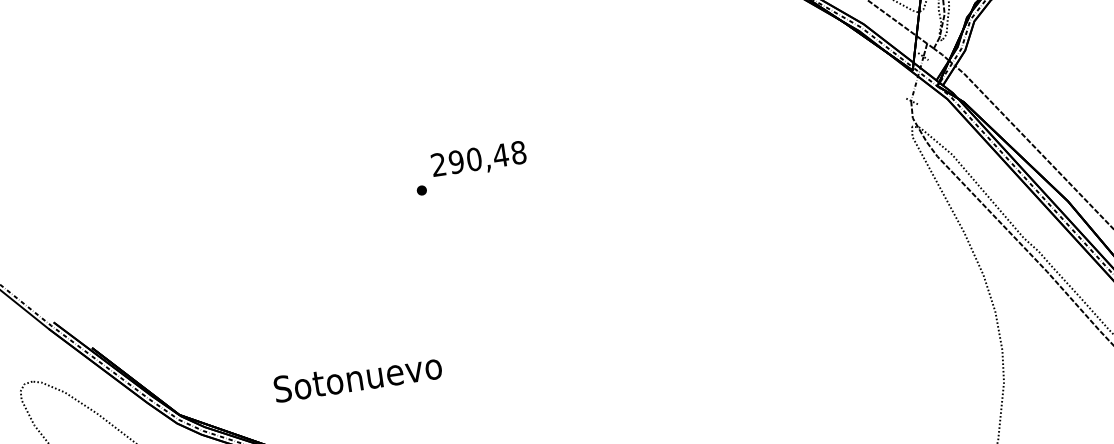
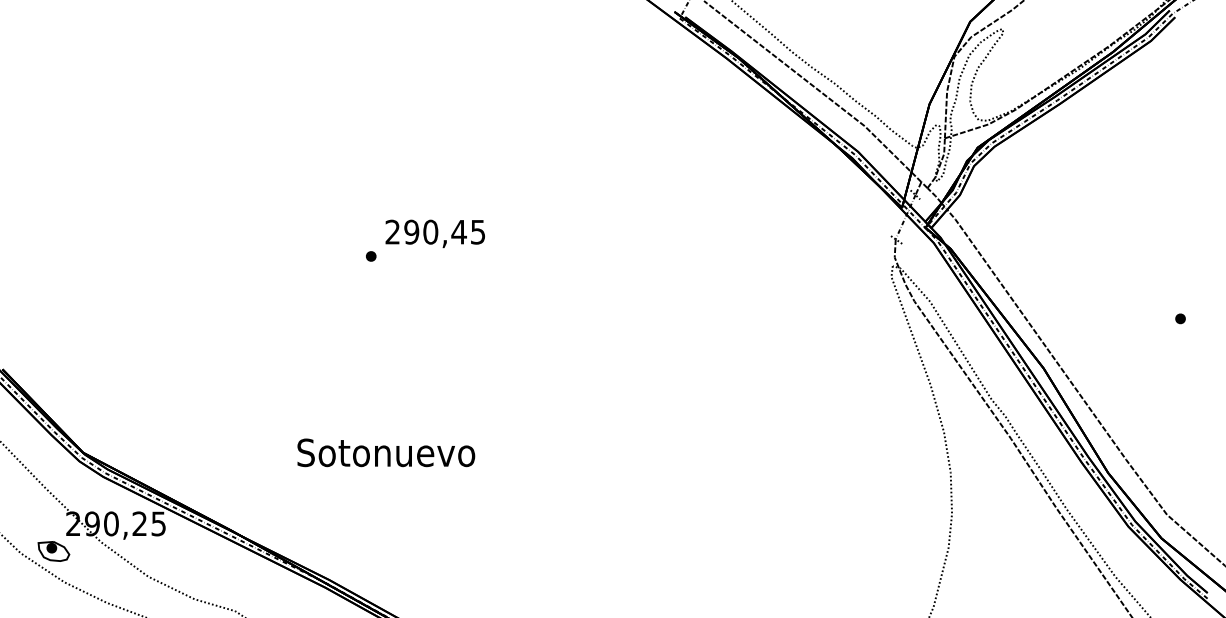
text: (518, 152) -> (477, 231), 290,48 -> 290,45
text: (358, 377) -> (386, 452), moved

